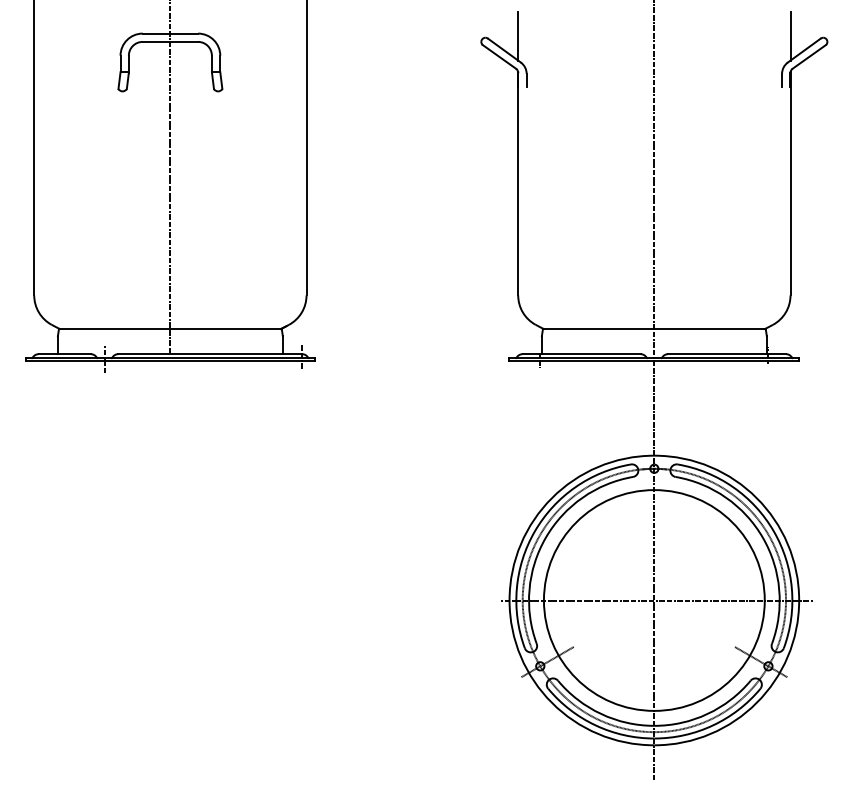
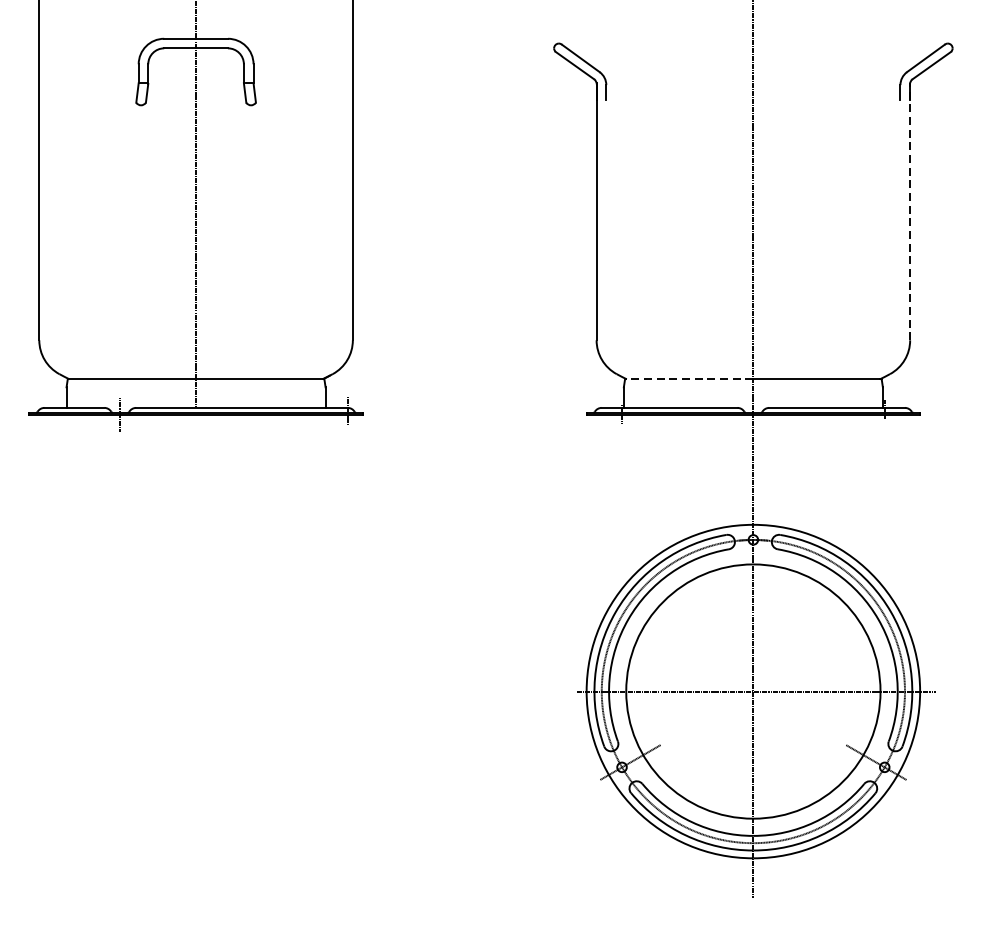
line: (518, 36) -> (596, 42), removed
line: (790, 36) -> (910, 42), removed
line: (790, 183) -> (910, 211), solid -> dashed
line: (598, 329) -> (689, 379), solid -> dashed

